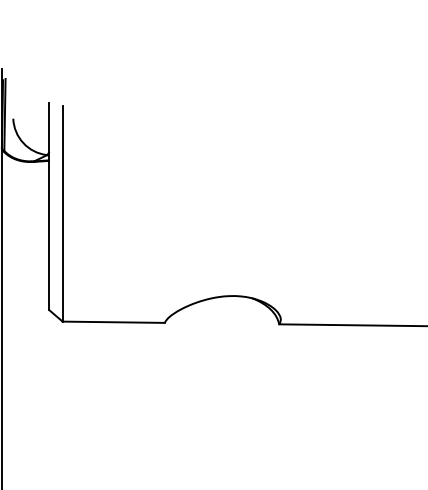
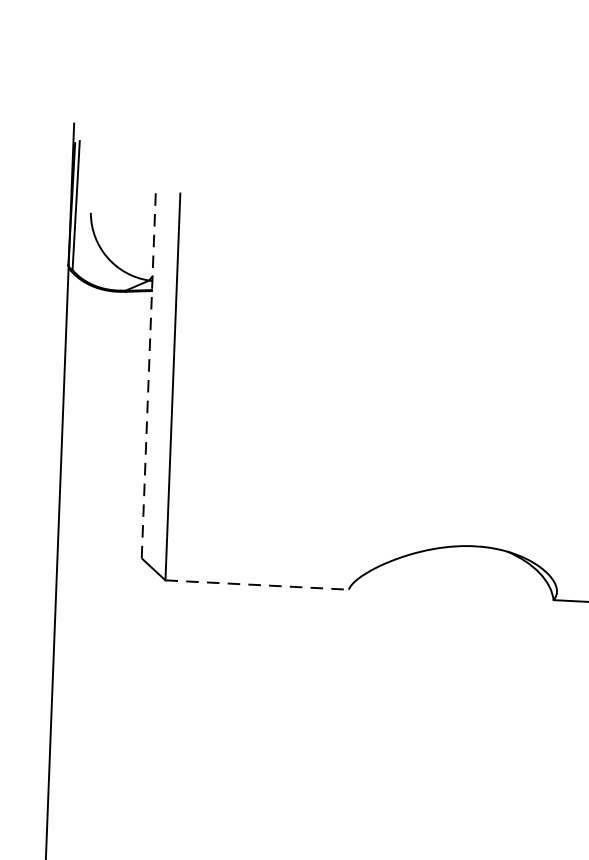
line: (49, 206) -> (149, 372), solid -> dashed
line: (114, 322) -> (258, 585), solid -> dashed

